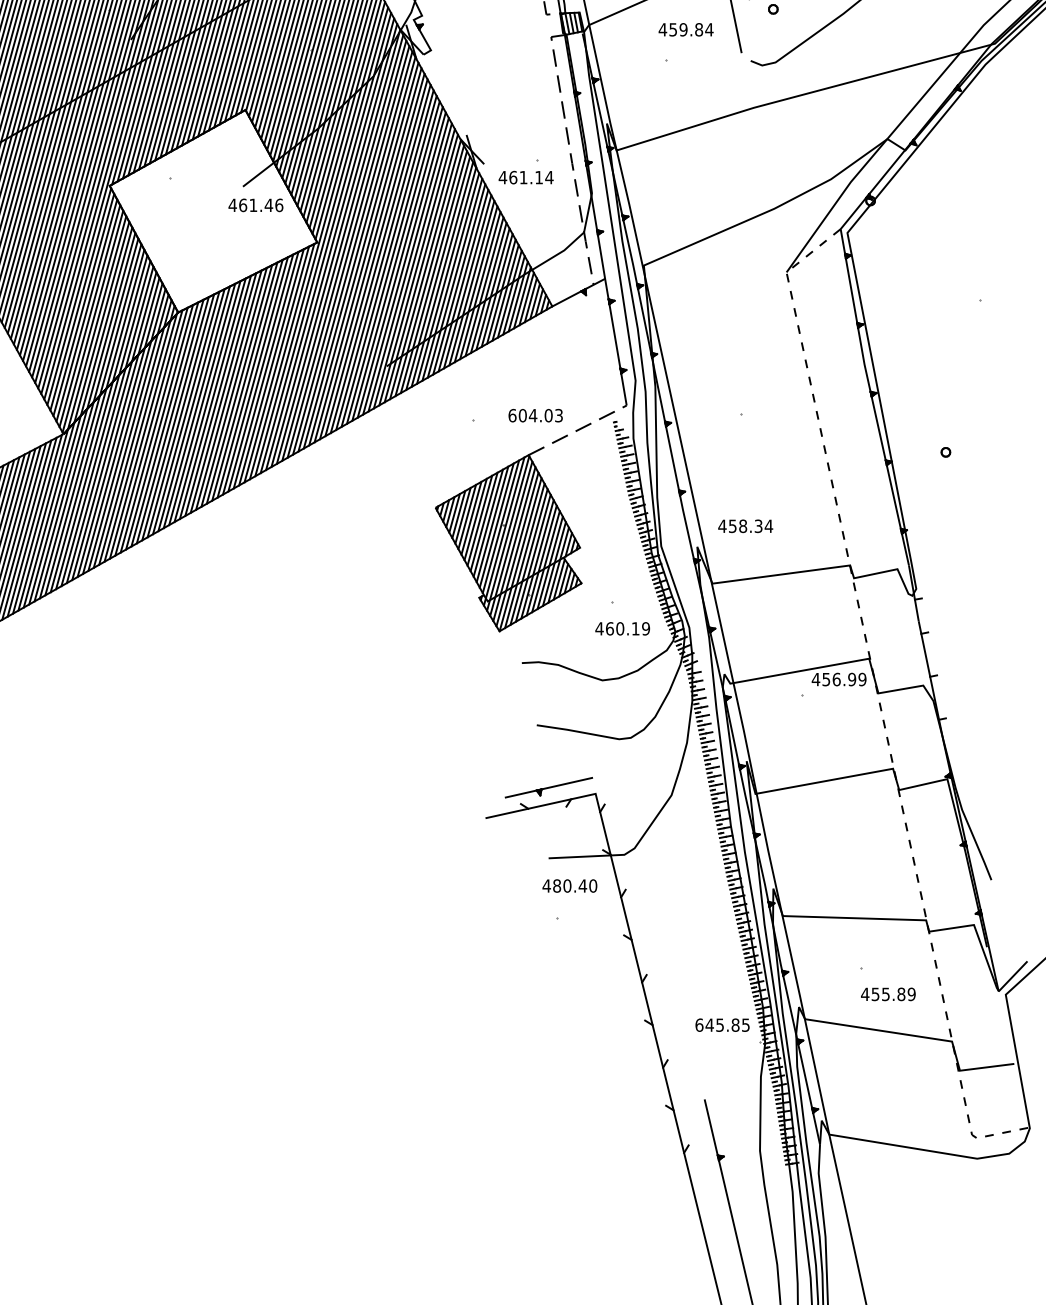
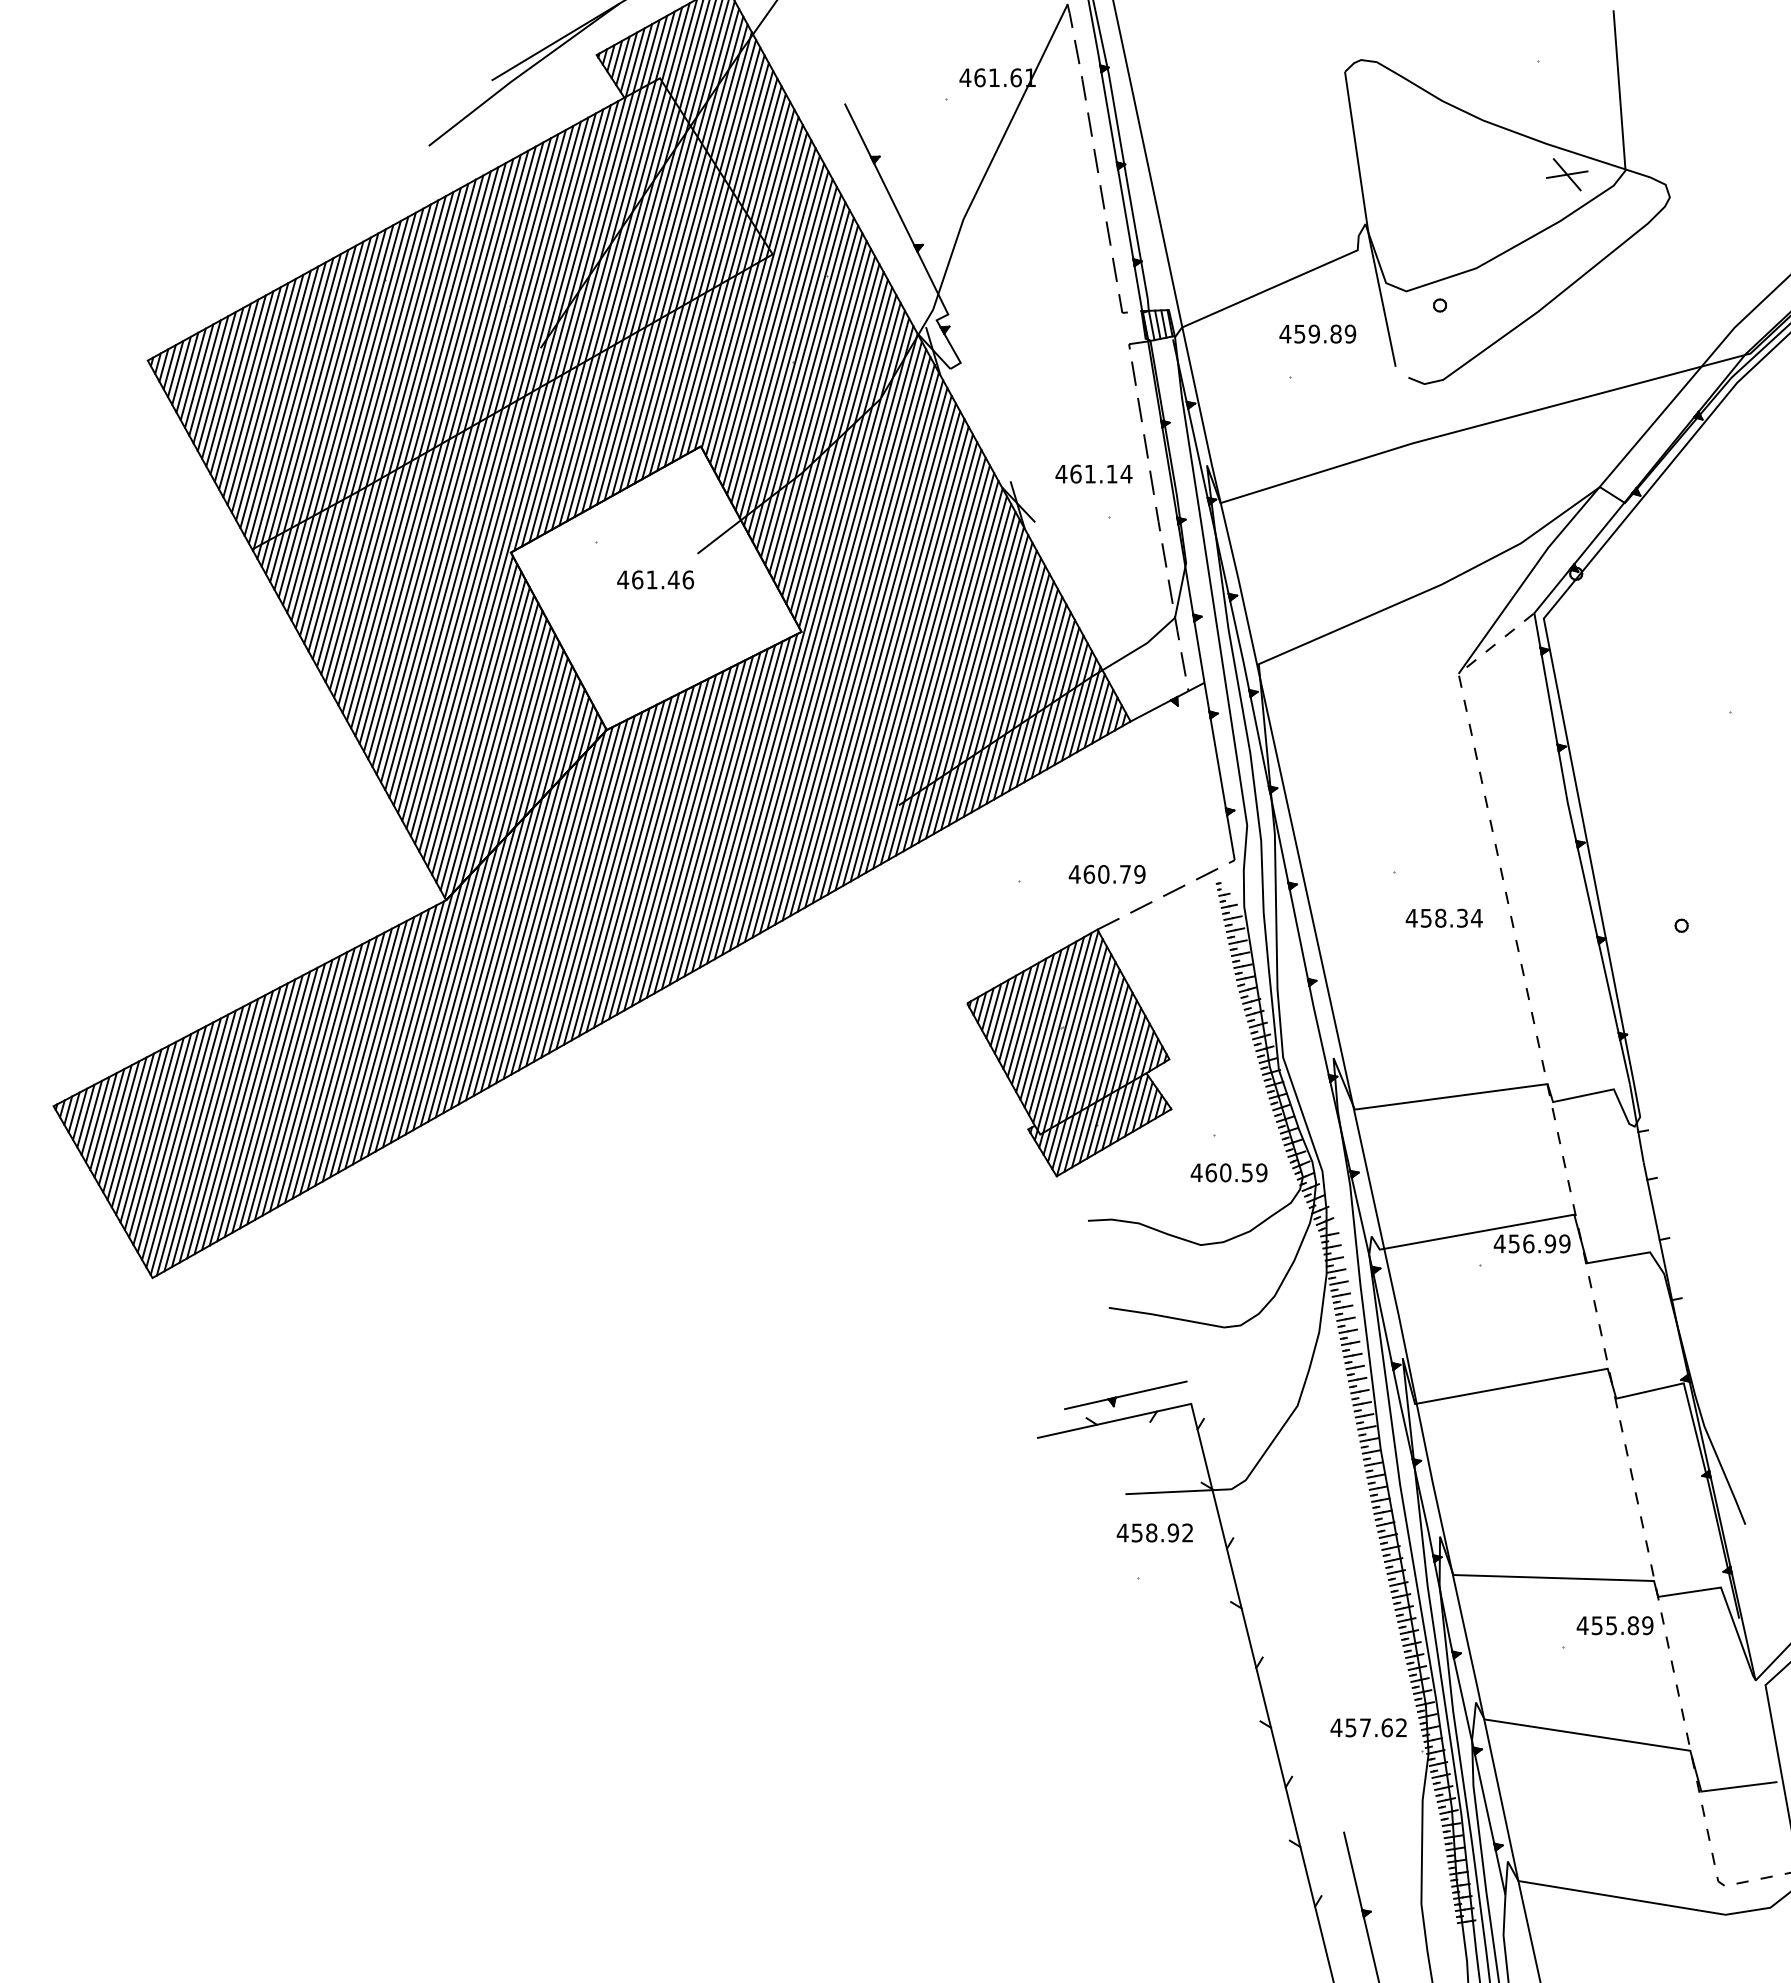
text: (709, 29) -> (1350, 333), 459.84 -> 459.89
text: (525, 177) -> (1093, 473), moved
text: (255, 205) -> (655, 579), moved
text: (535, 415) -> (1106, 873), 604.03 -> 460.79
text: (745, 525) -> (1443, 917), moved
text: (635, 628) -> (1247, 1172), 460.19 -> 460.59
text: (575, 885) -> (1162, 1532), 480.40 -> 458.92
text: (887, 994) -> (1614, 1625), moved
text: (722, 1024) -> (1368, 1727), 645.85 -> 457.62

